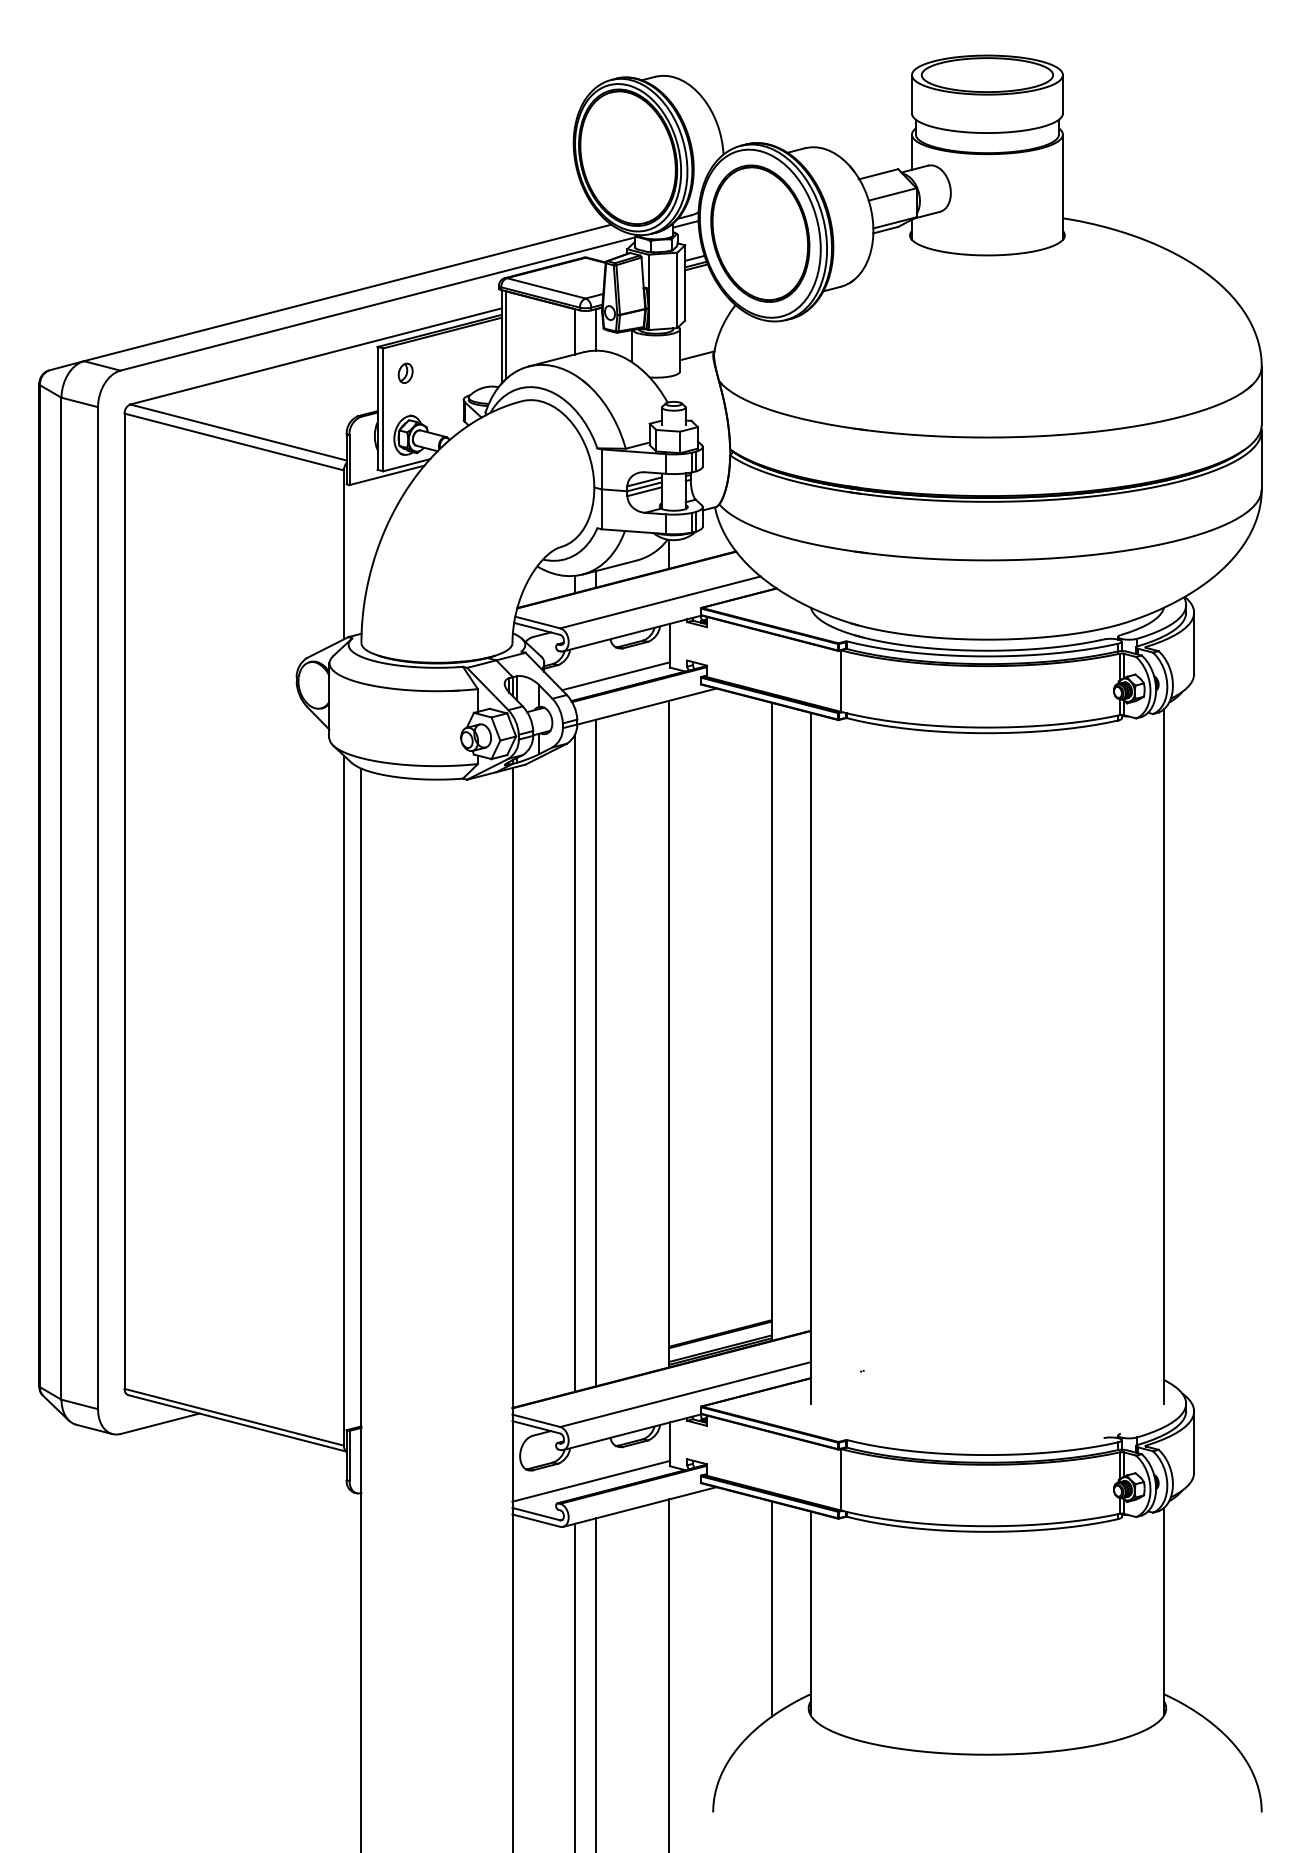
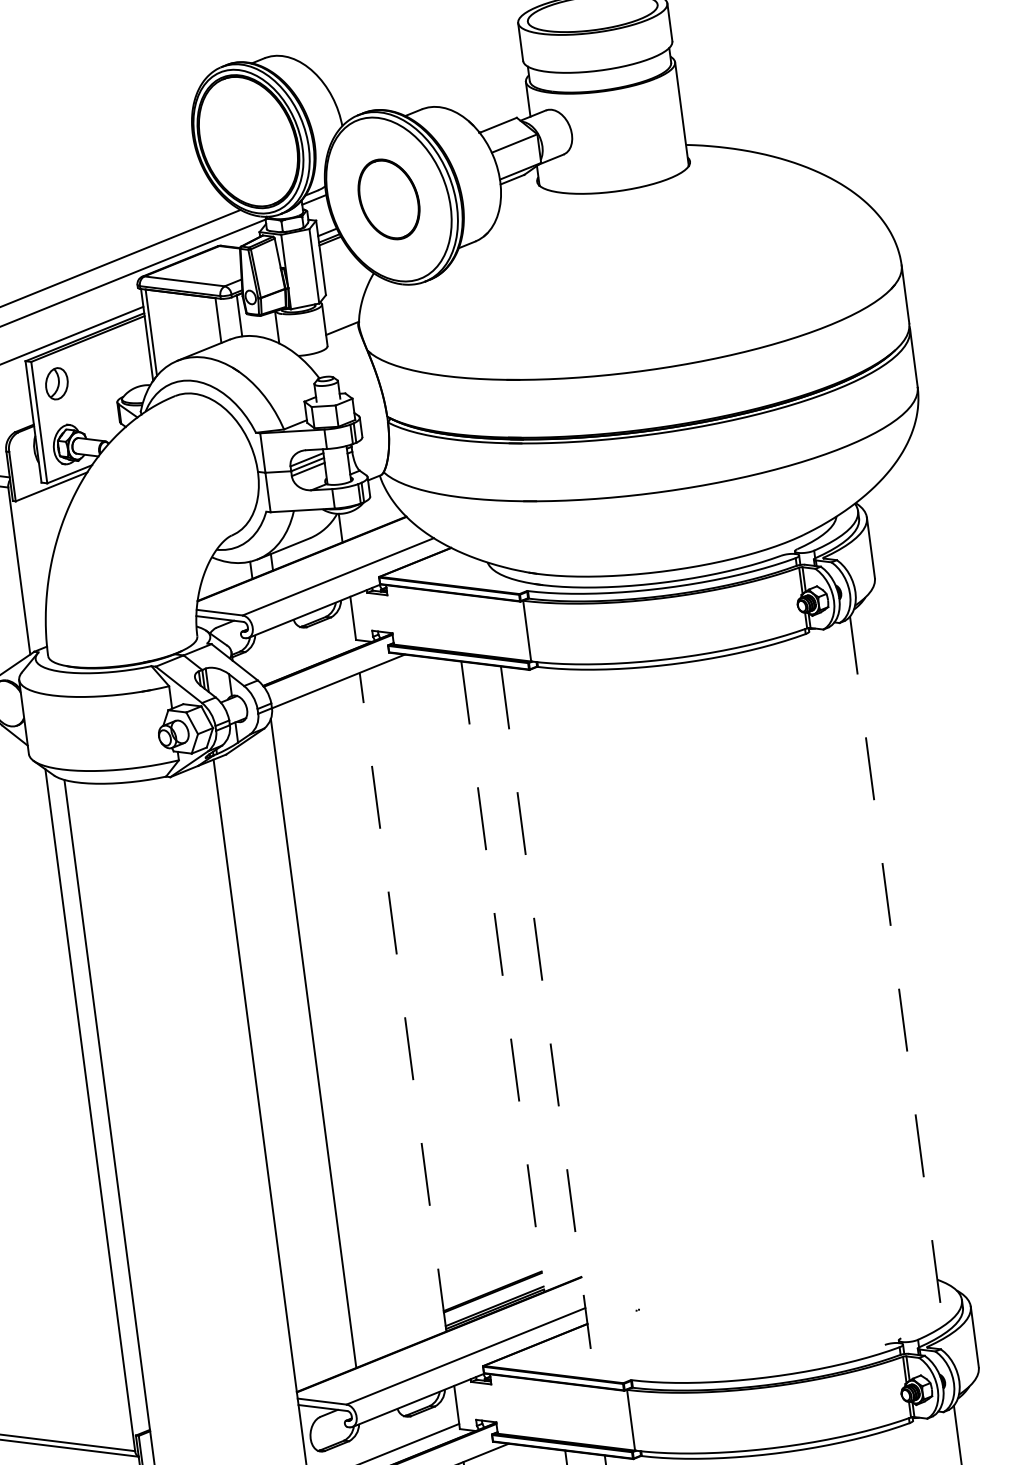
part: (760, 233) -> (389, 199), size x0.6
part: (405, 372) -> (56, 382), size x1.6
line: (615, 676) -> (303, 655), removed
line: (771, 1021) -> (502, 976), solid -> dashed
line: (669, 1033) -> (403, 1001), solid -> dashed
line: (596, 1052) -> (333, 1029), removed
line: (1164, 1055) -> (895, 958), solid -> dashed
line: (810, 1058) -> (545, 1007), solid -> dashed

